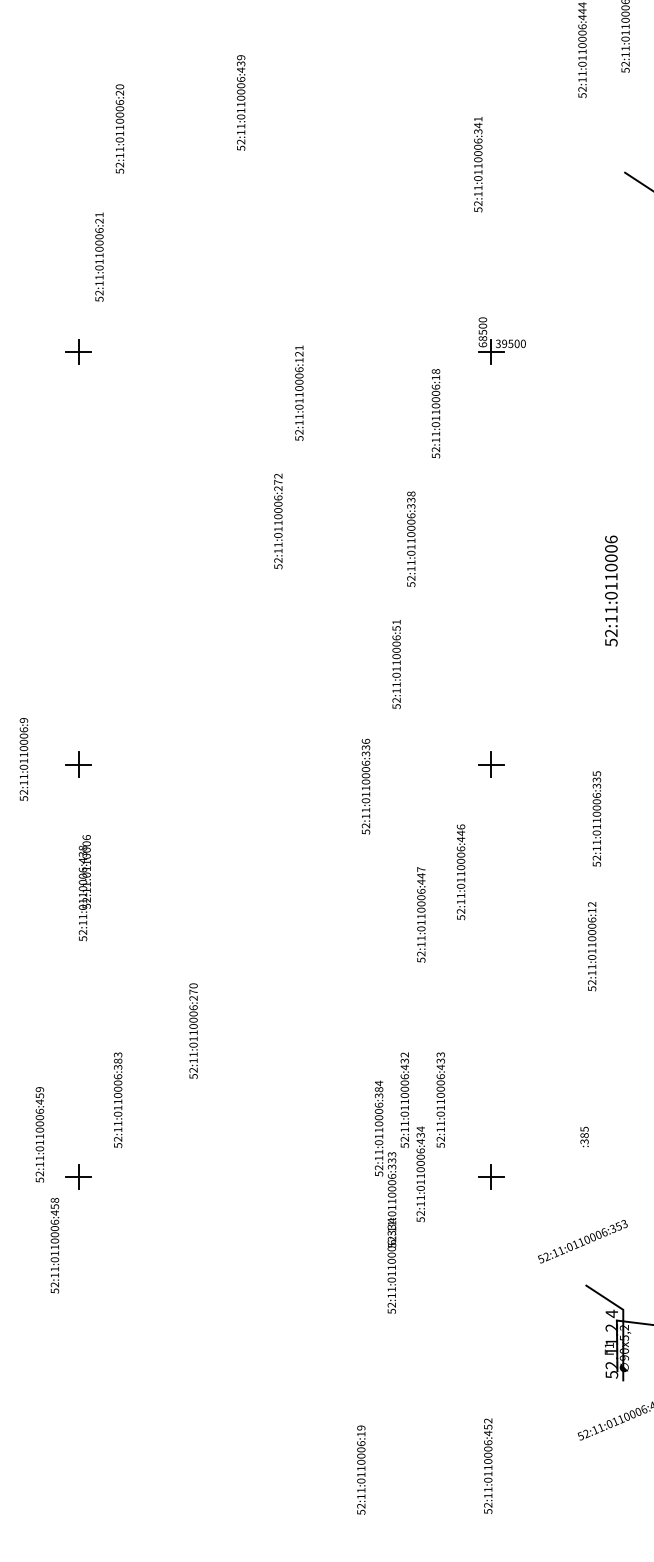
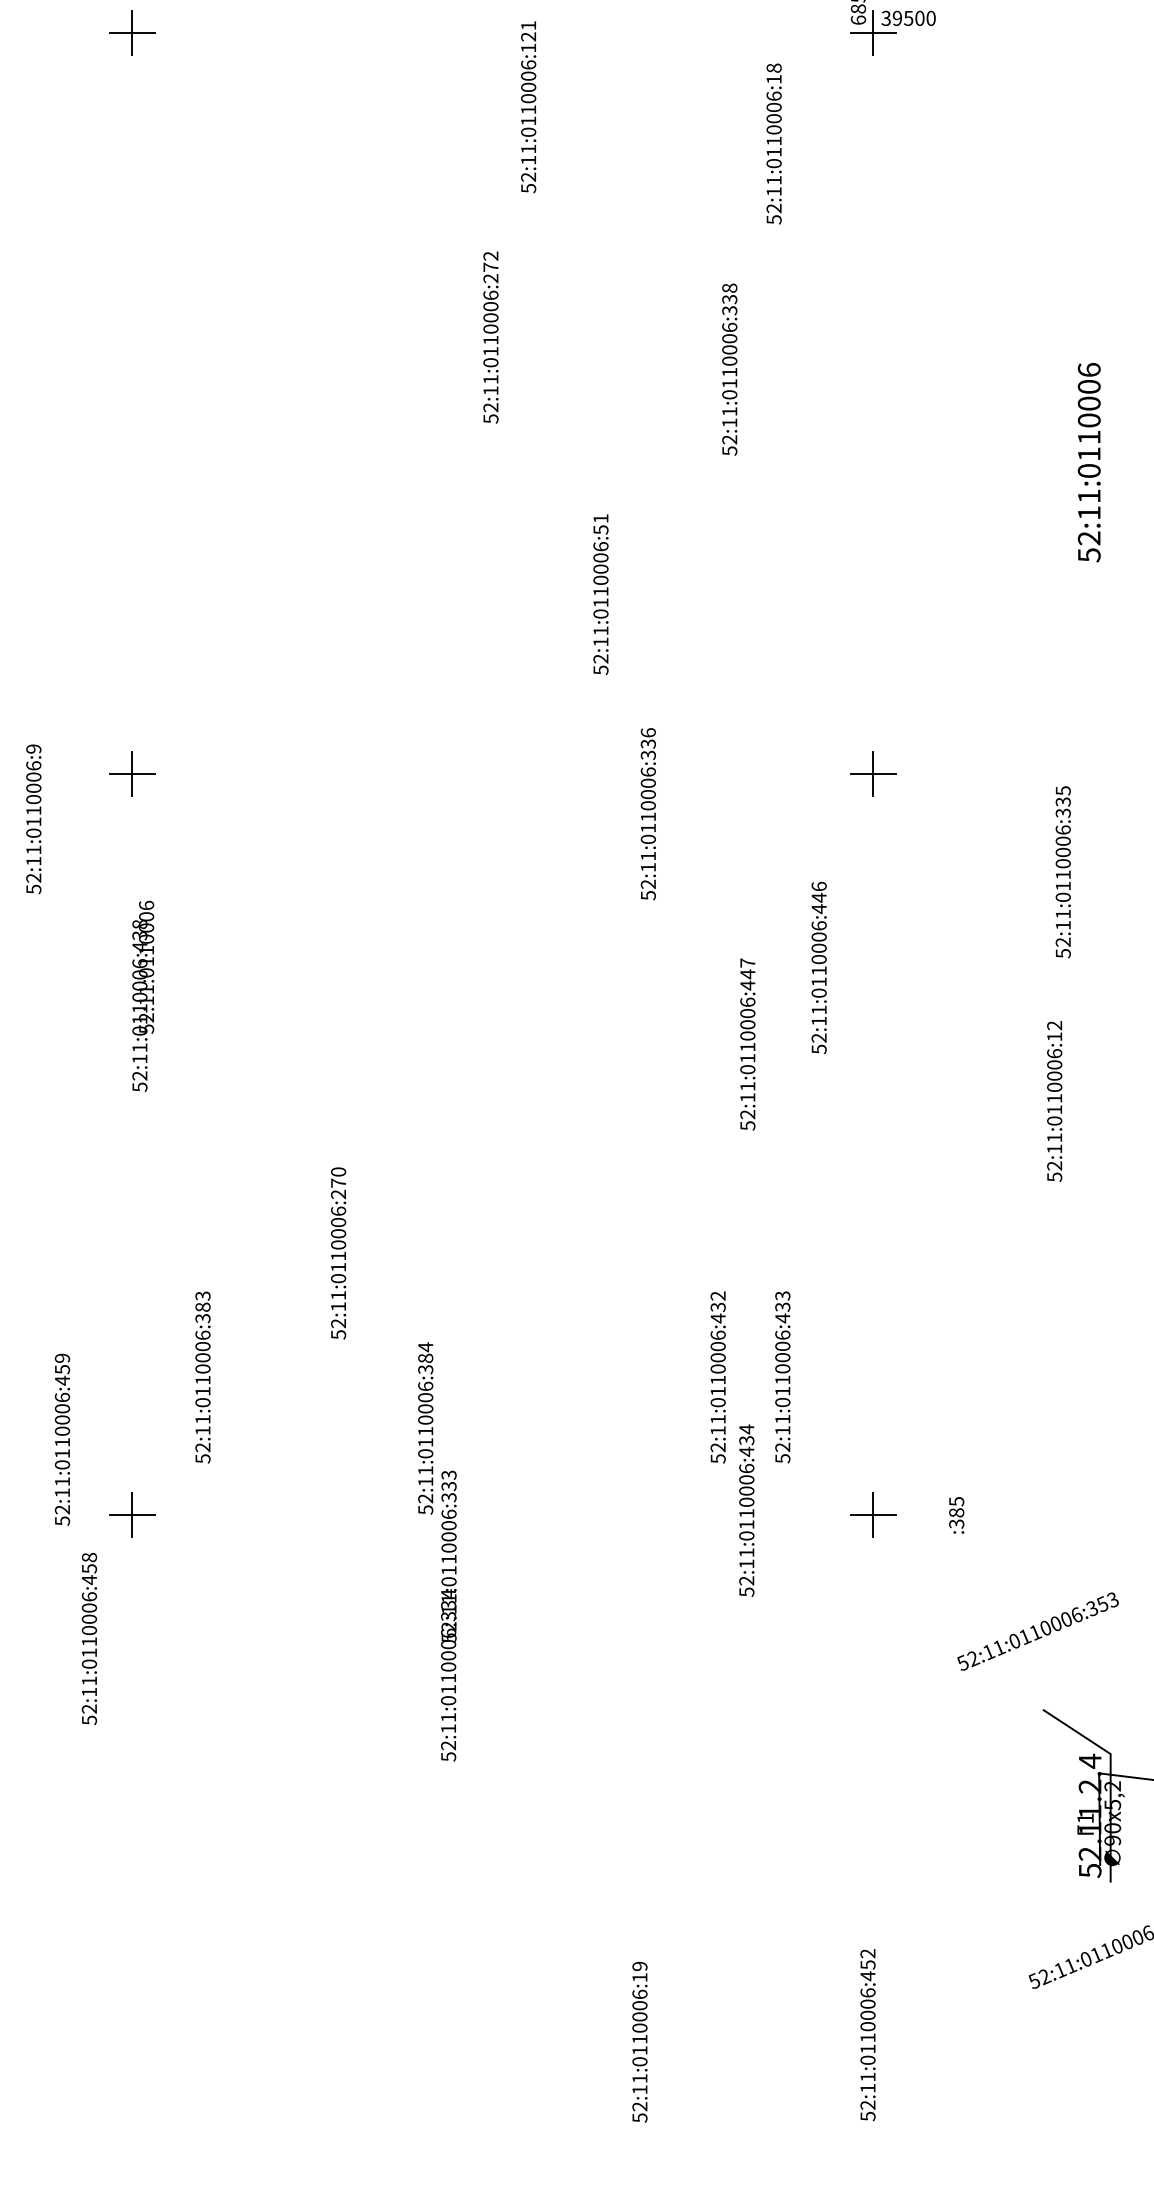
text: (396, 664) -> (600, 594), moved
text: (23, 759) -> (32, 819), moved
text: (584, 1136) -> (956, 1514), moved
text: (385, 1196) -> (437, 1550), moved

